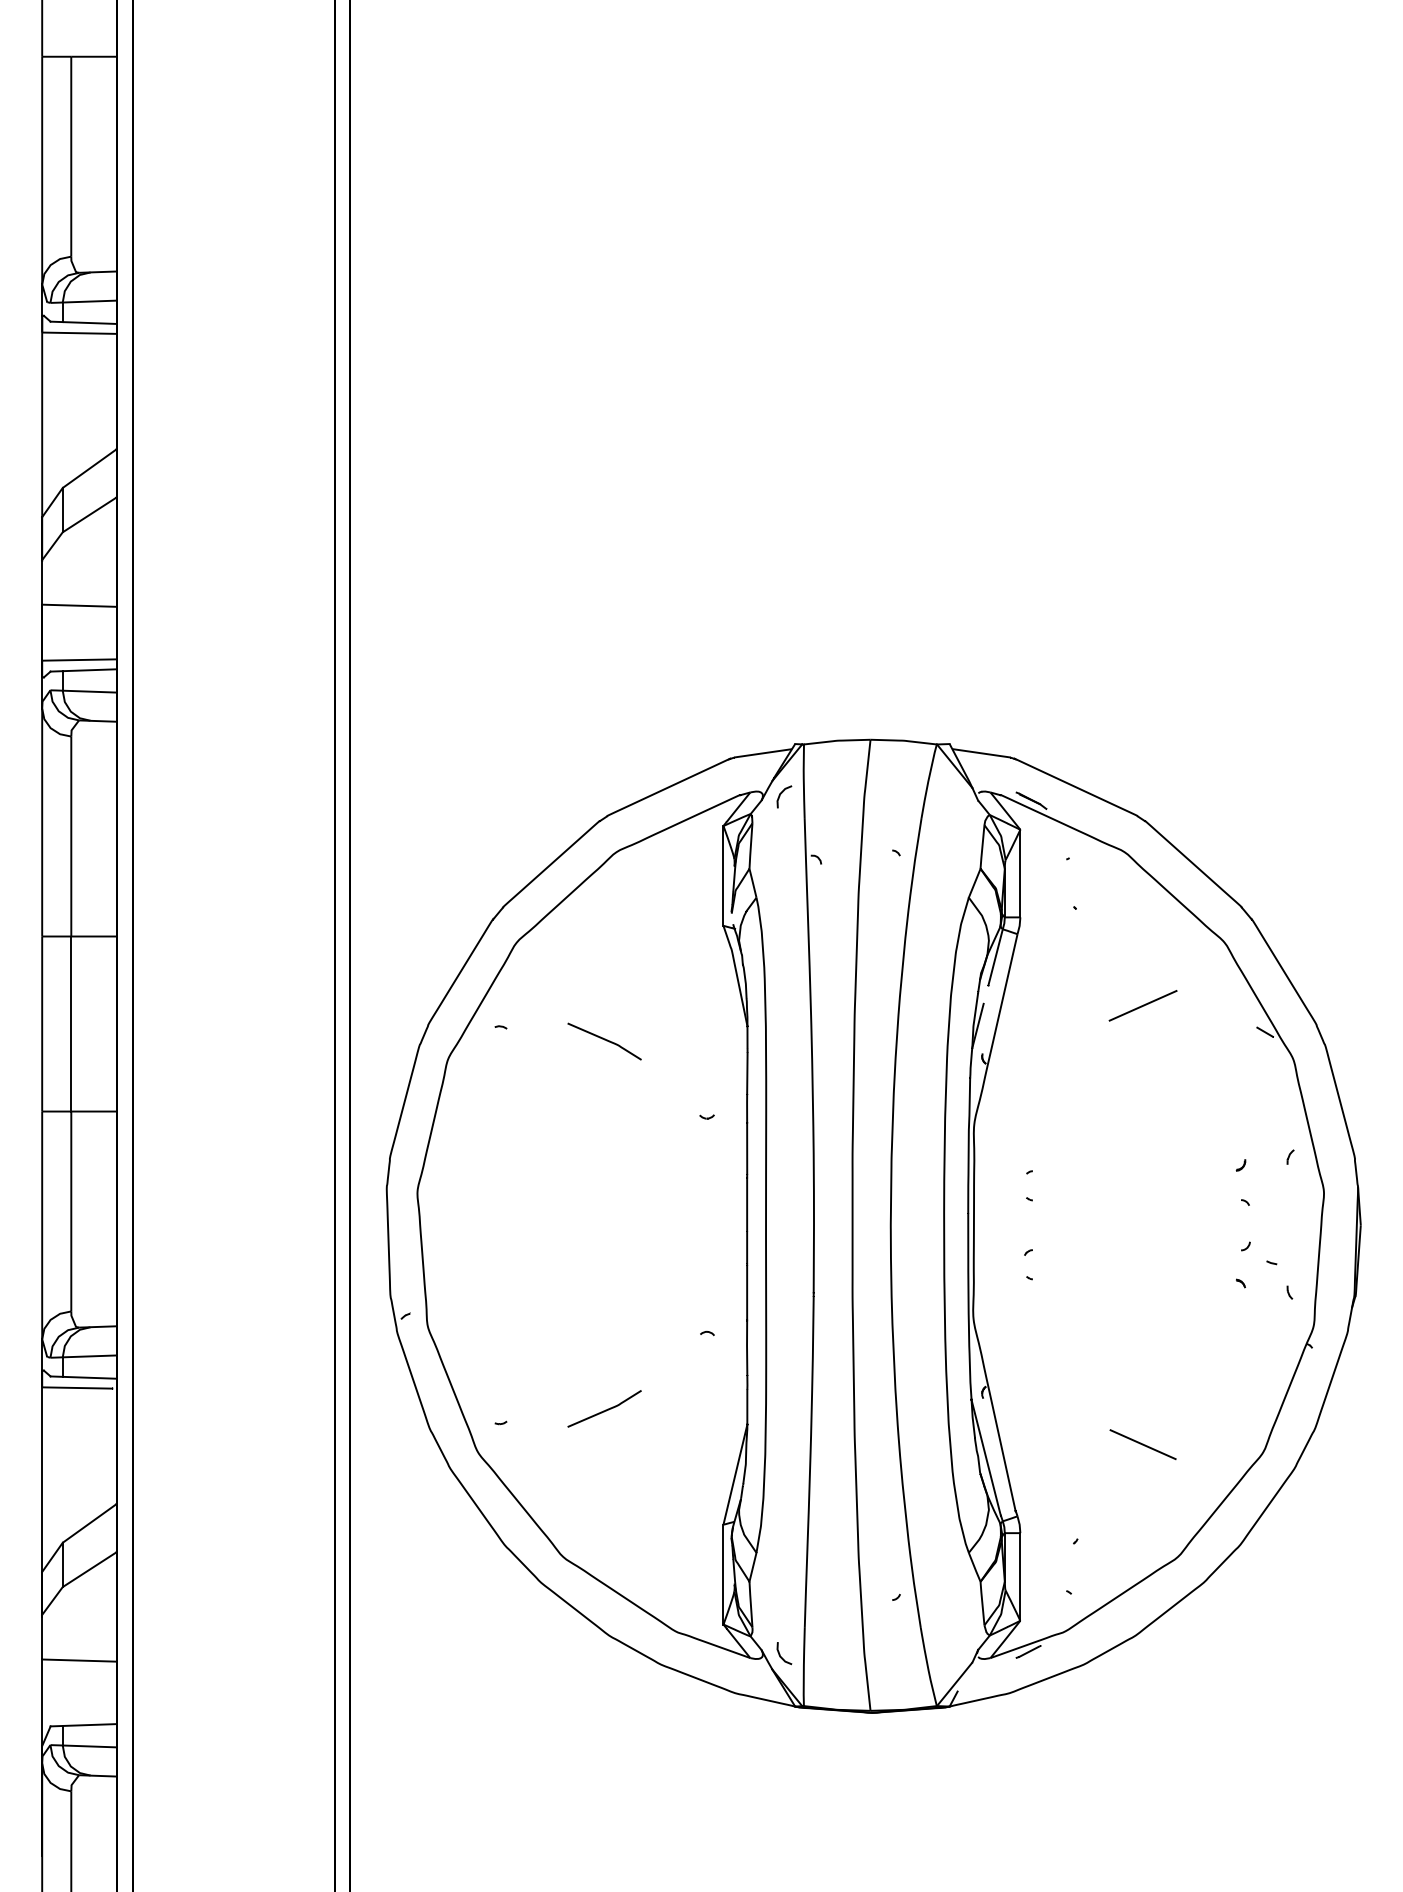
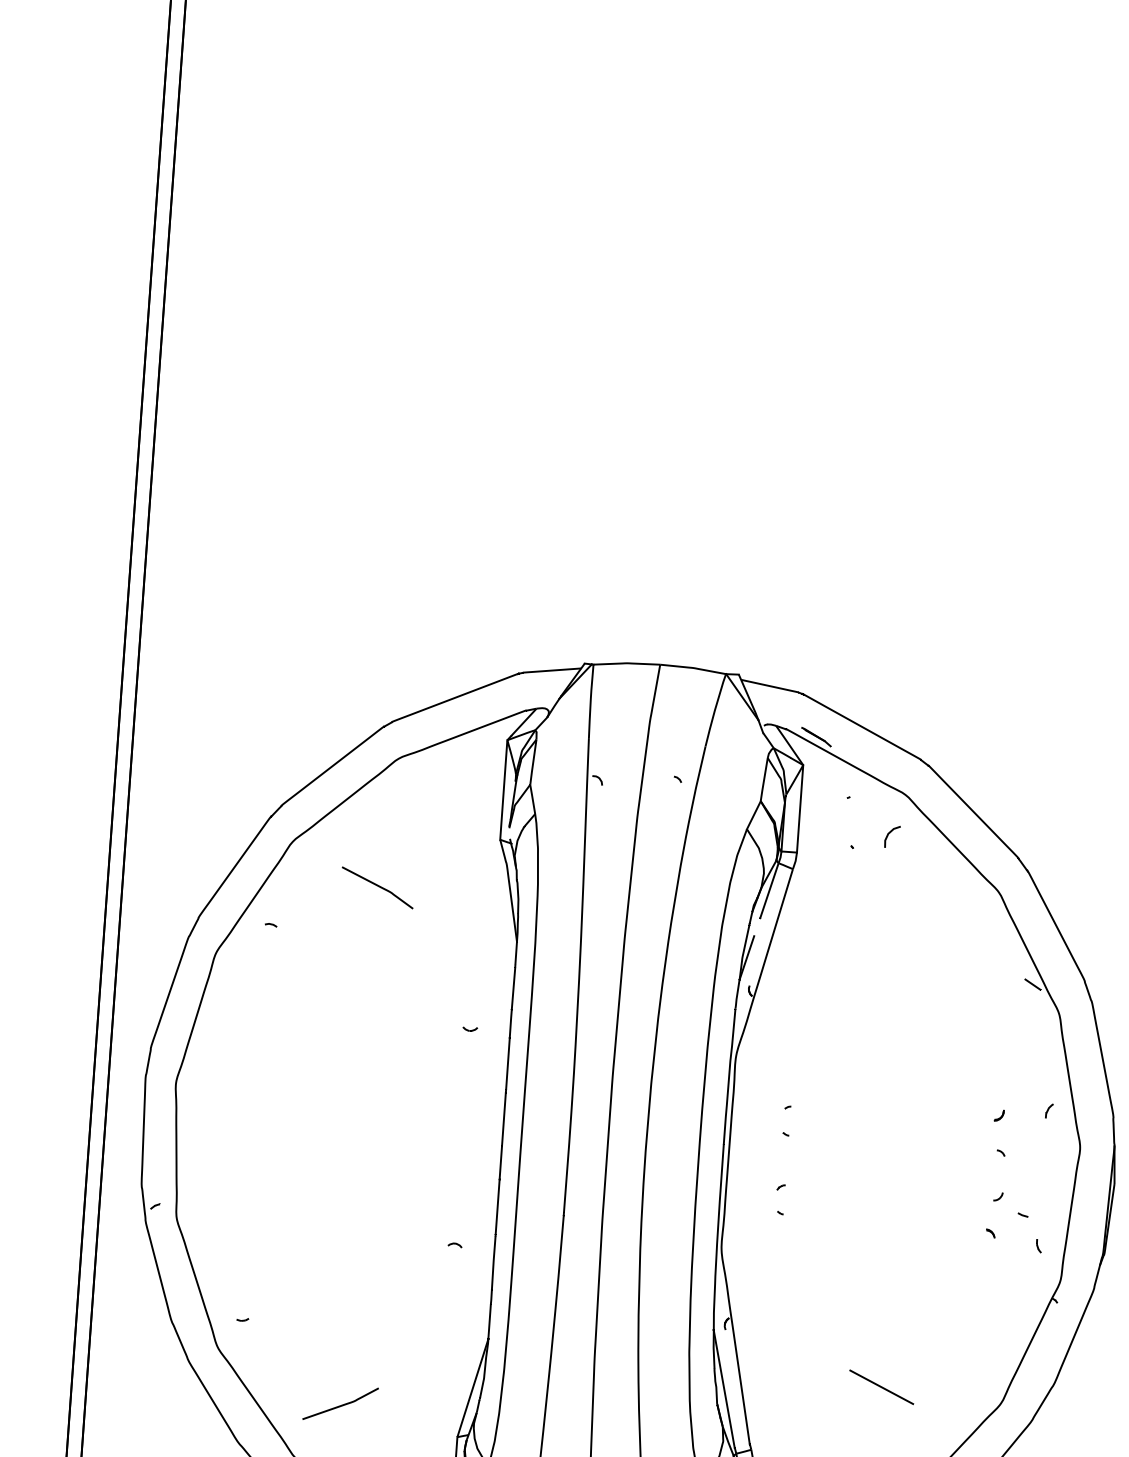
curve: (782, 793) -> (890, 833), moved
line: (1142, 1005) -> (912, 949), removed
curve: (604, 1040) -> (377, 886), moved
curve: (605, 1409) -> (341, 1404), moved

